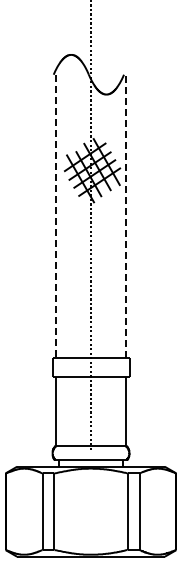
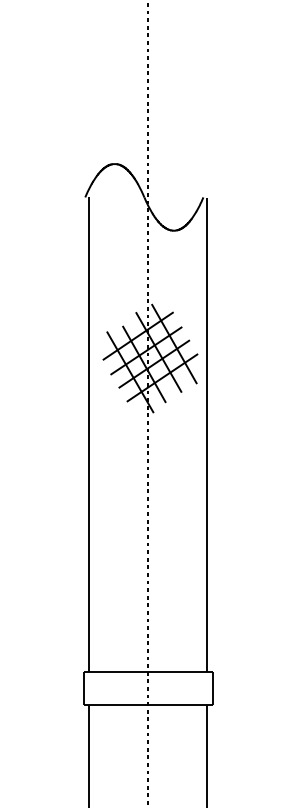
line: (126, 215) -> (207, 433), dashed -> solid
line: (55, 216) -> (88, 435), dashed -> solid

